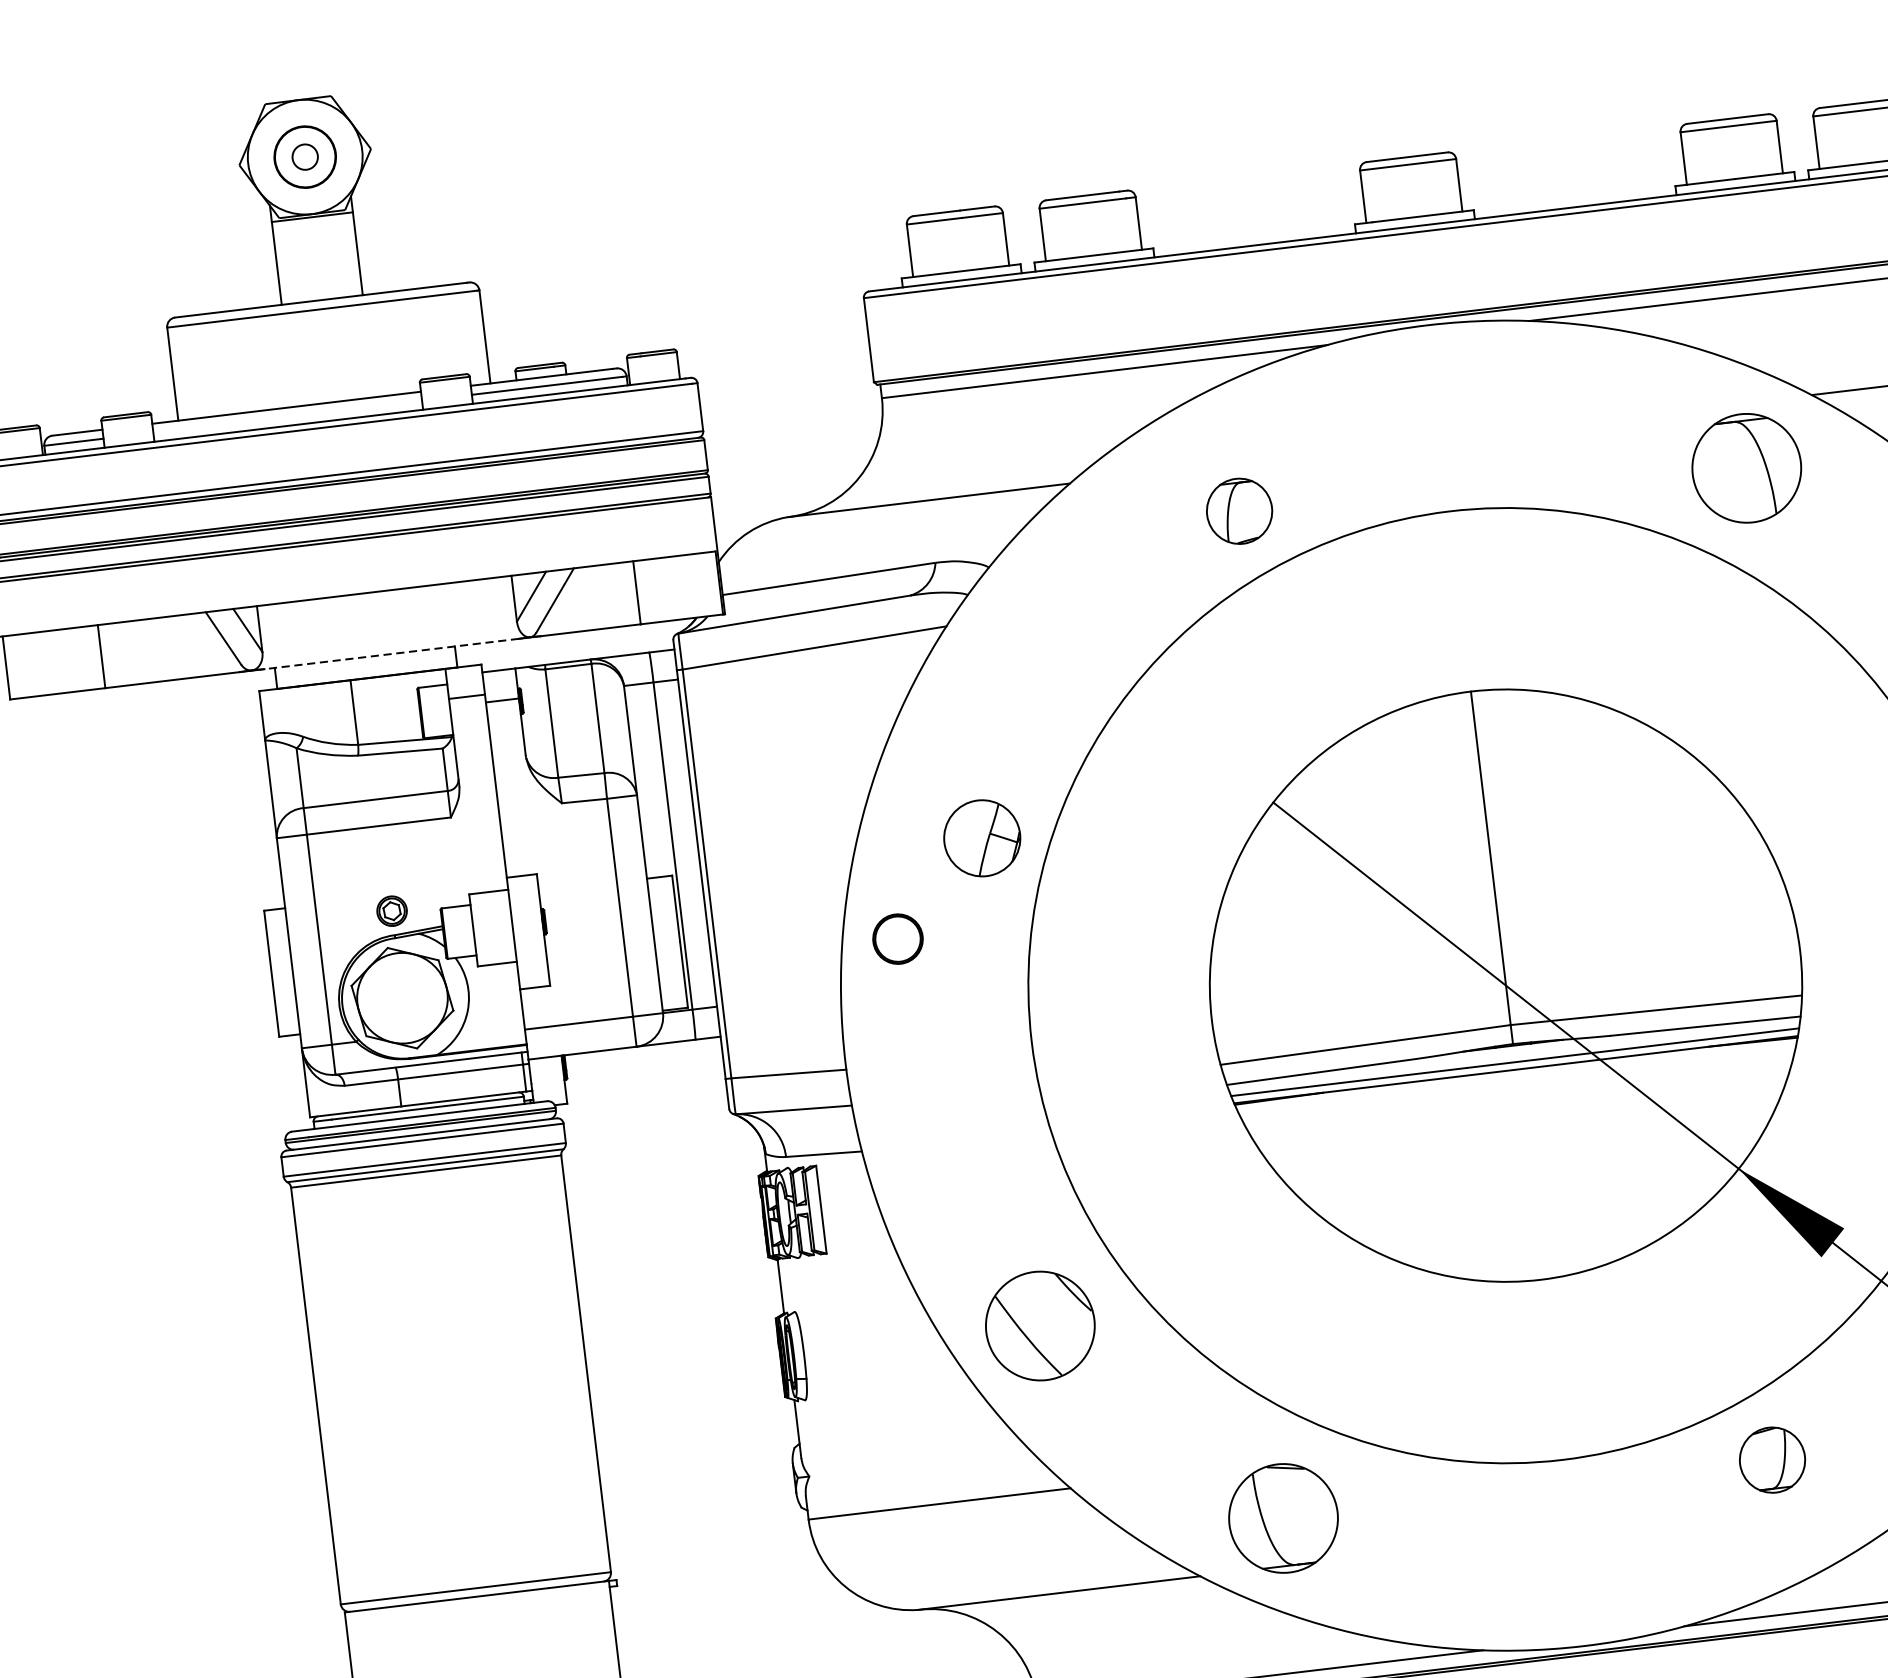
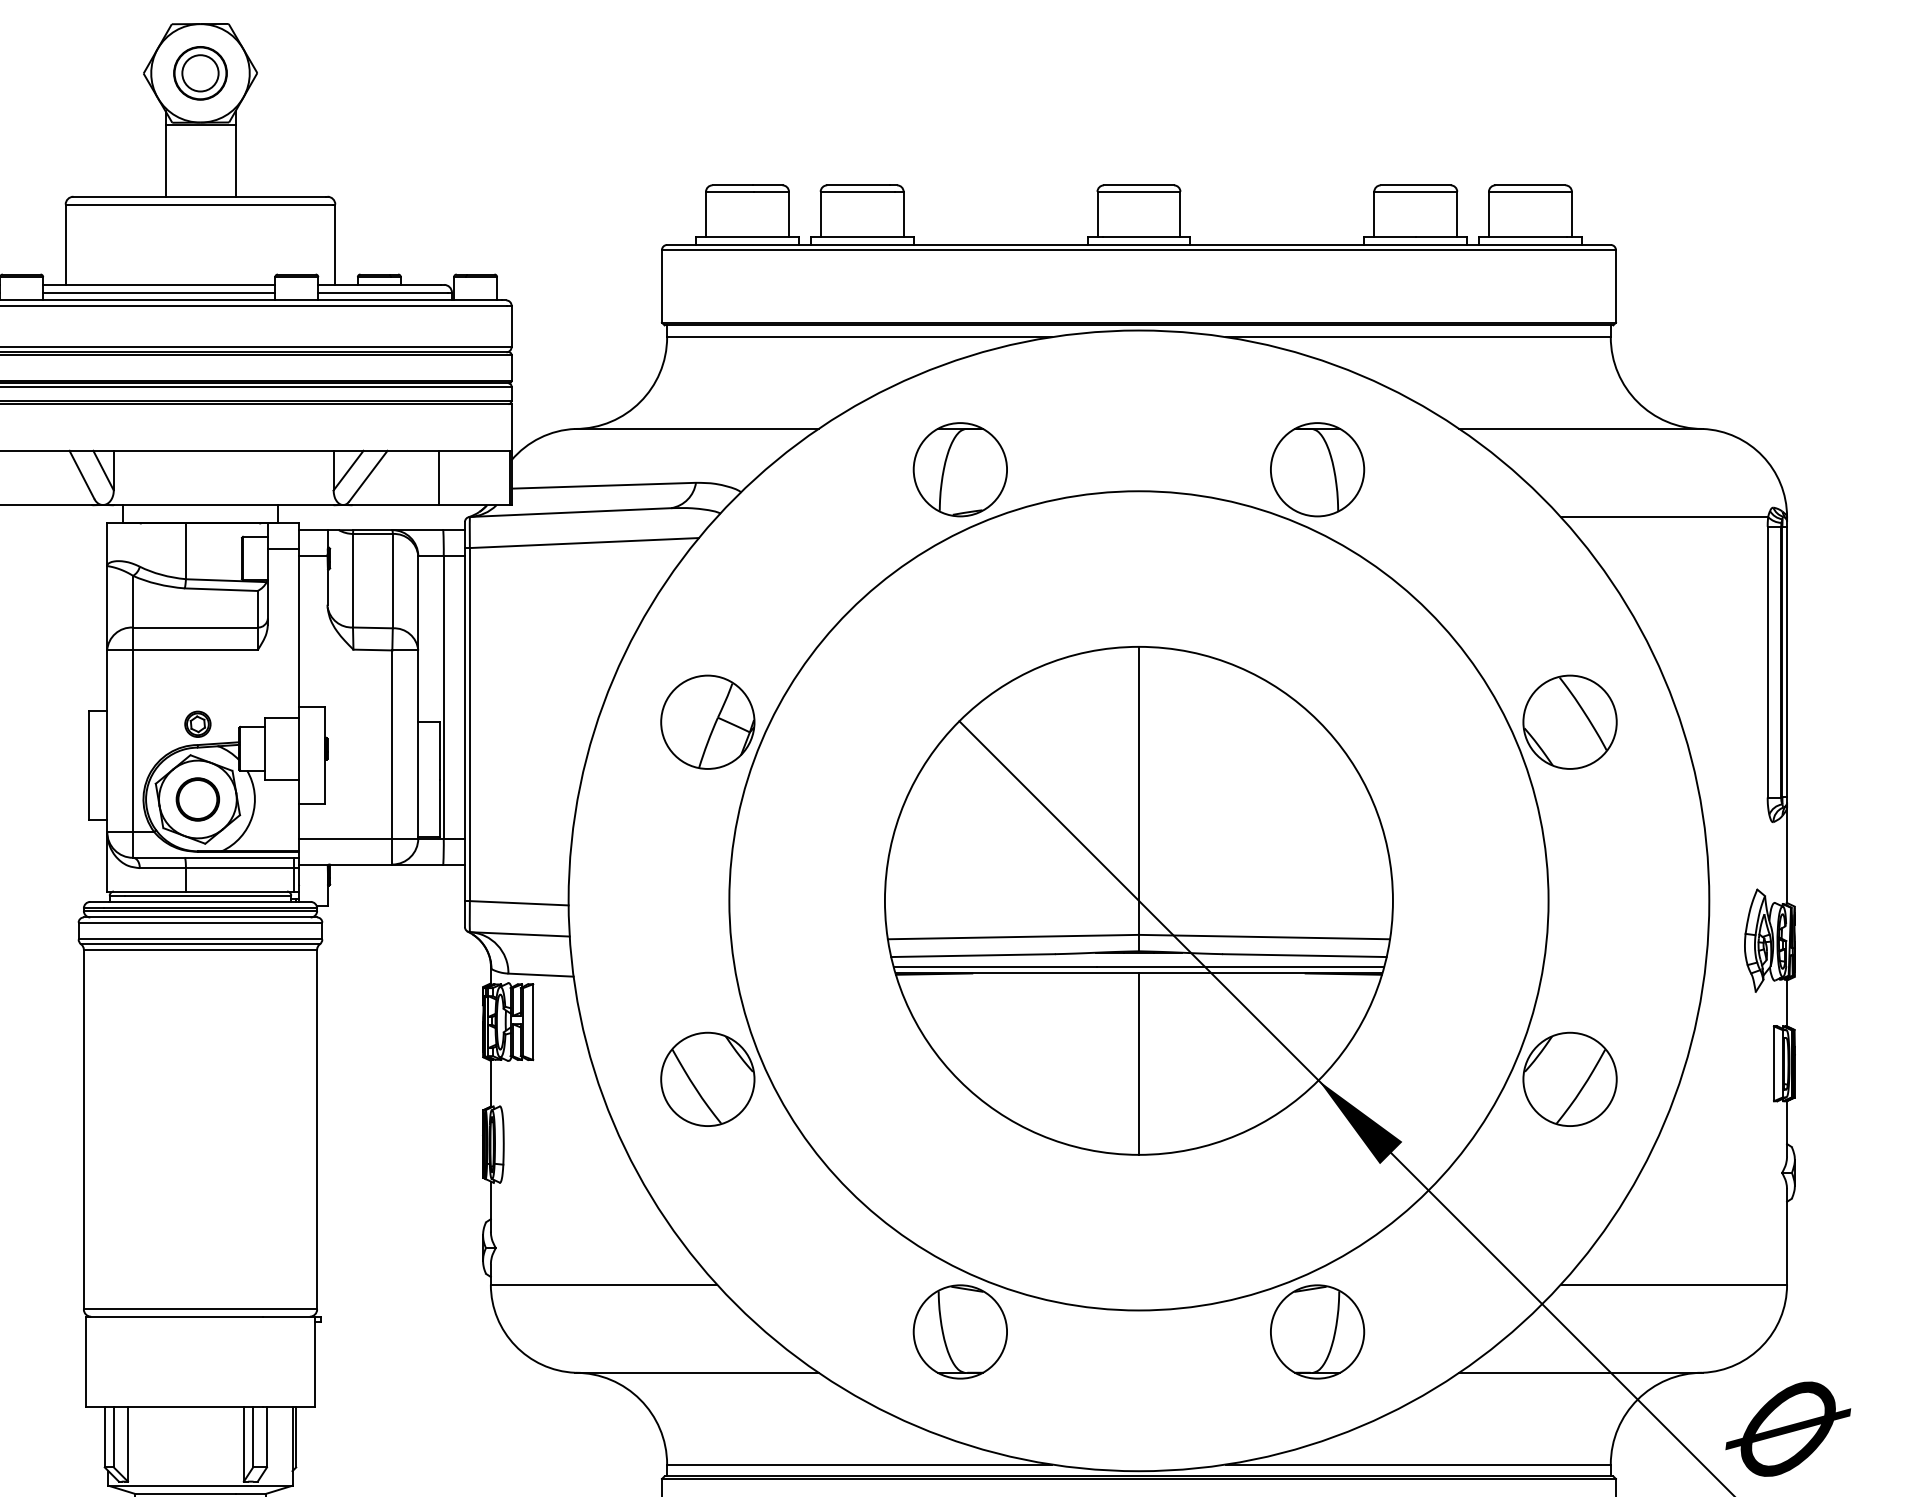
circle: (305, 157) -> (200, 73), size x1.67
line: (288, 416) -> (159, 292), added
part: (1746, 468) -> (1317, 469), moved
part: (1238, 511) -> (959, 469), size x1.67
line: (391, 654) -> (223, 505), dashed -> solid
part: (981, 837) -> (707, 721), size x1.43
part: (897, 939) -> (197, 799), moved
line: (1527, 1174) -> (1138, 1063), added
part: (1039, 1325) -> (707, 1078), moved
part: (1772, 1459) -> (1317, 1331), size x1.67
part: (1282, 1518) -> (959, 1331), moved

